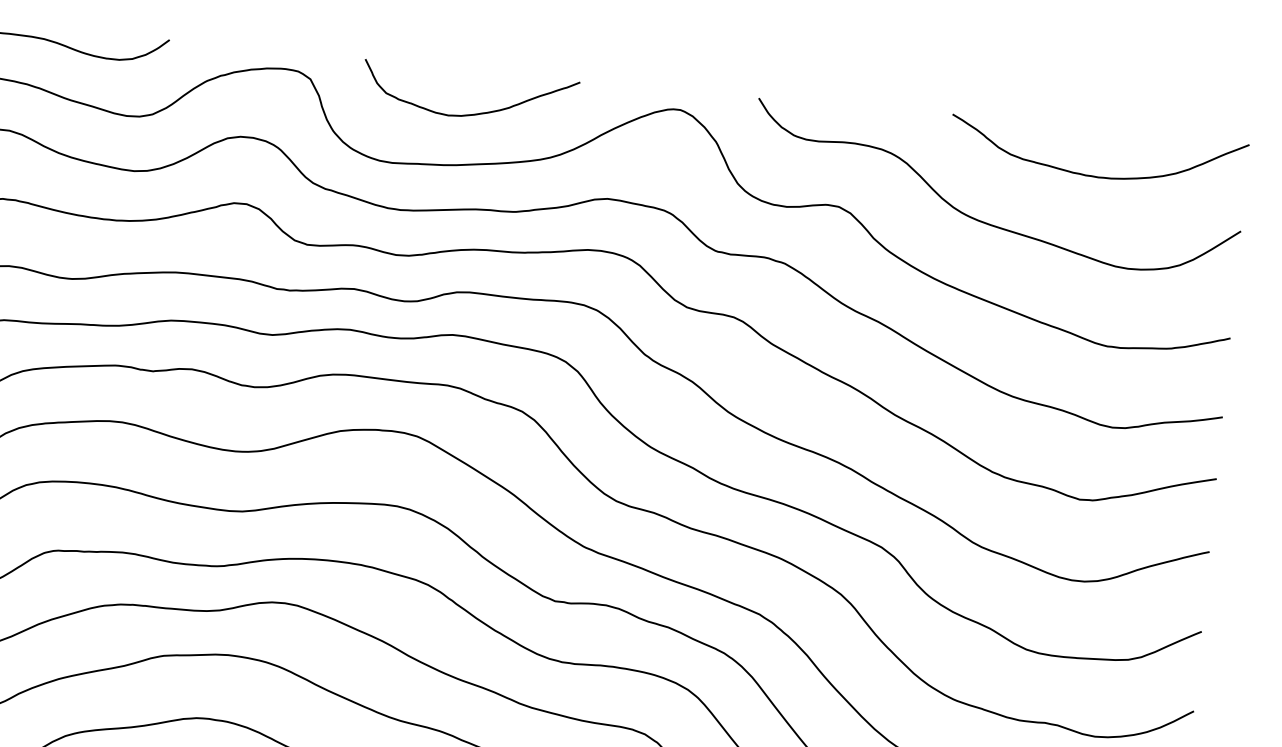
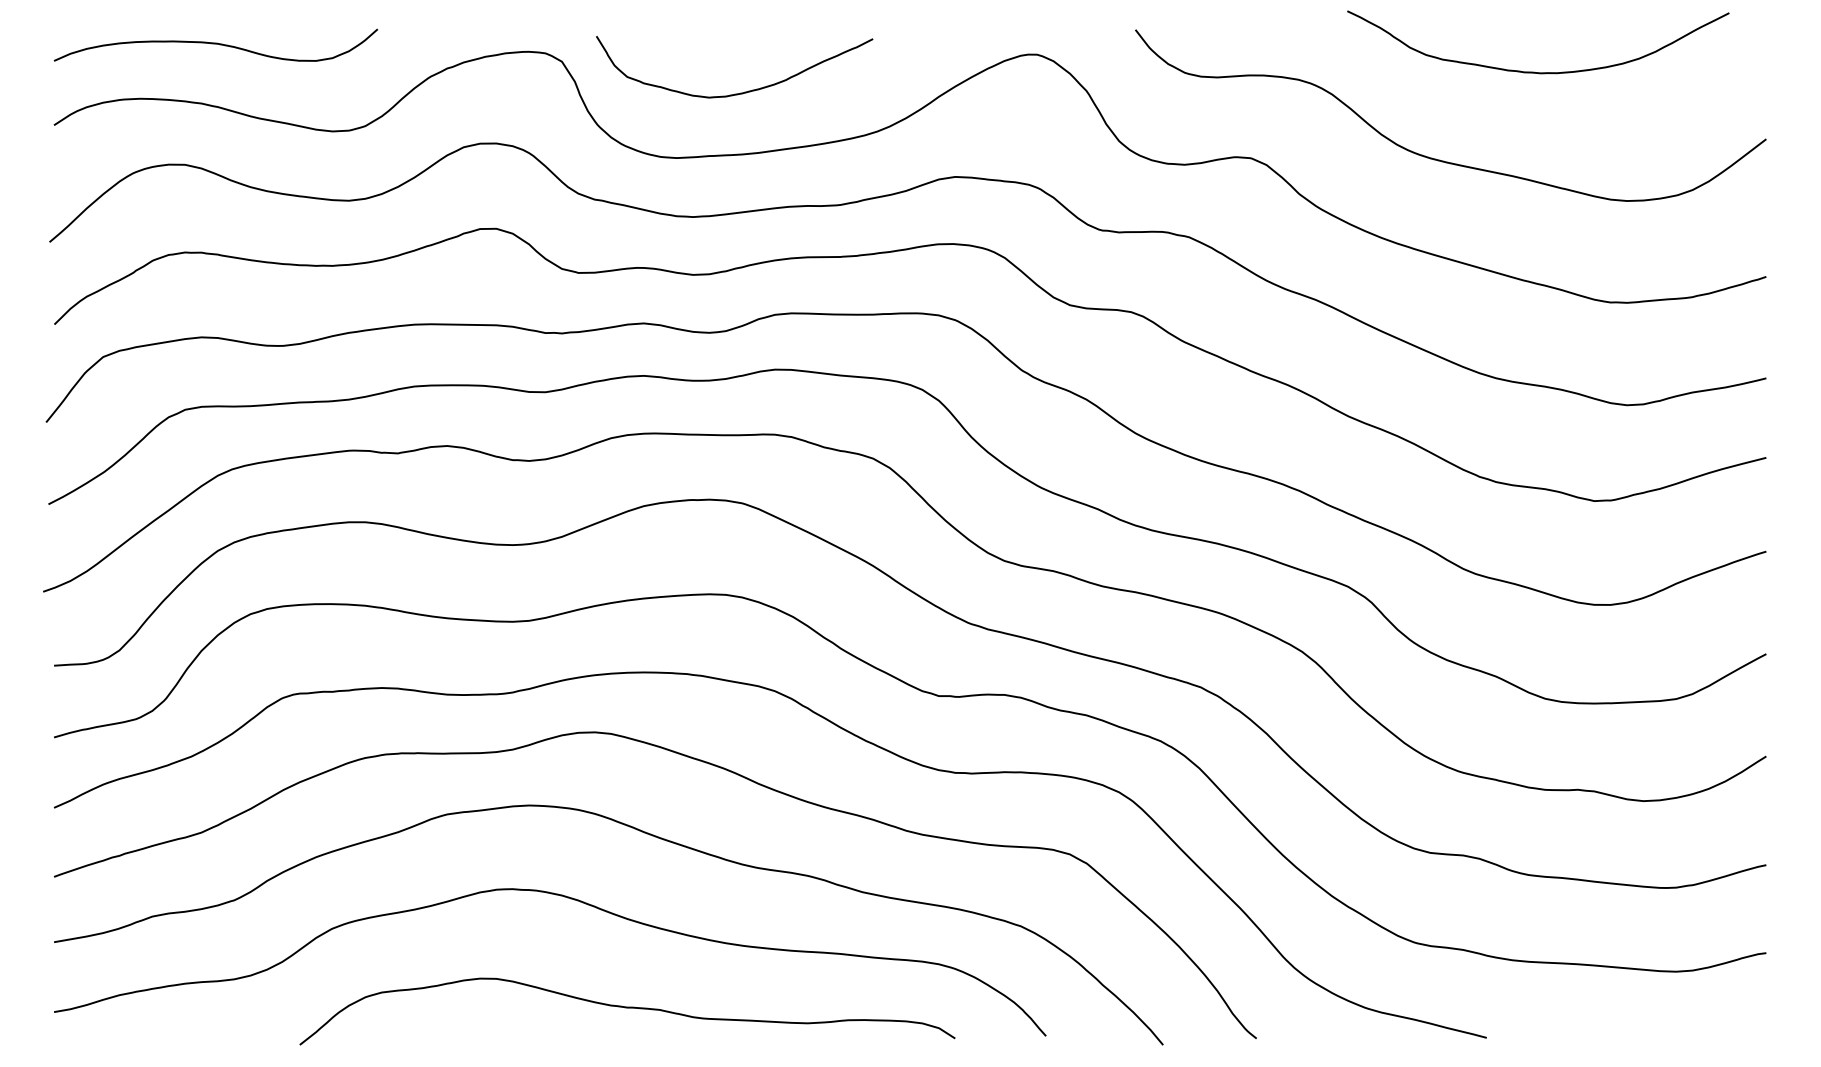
curve: (473, 113) -> (740, 92), moved
curve: (1093, 175) -> (1534, 71), moved

